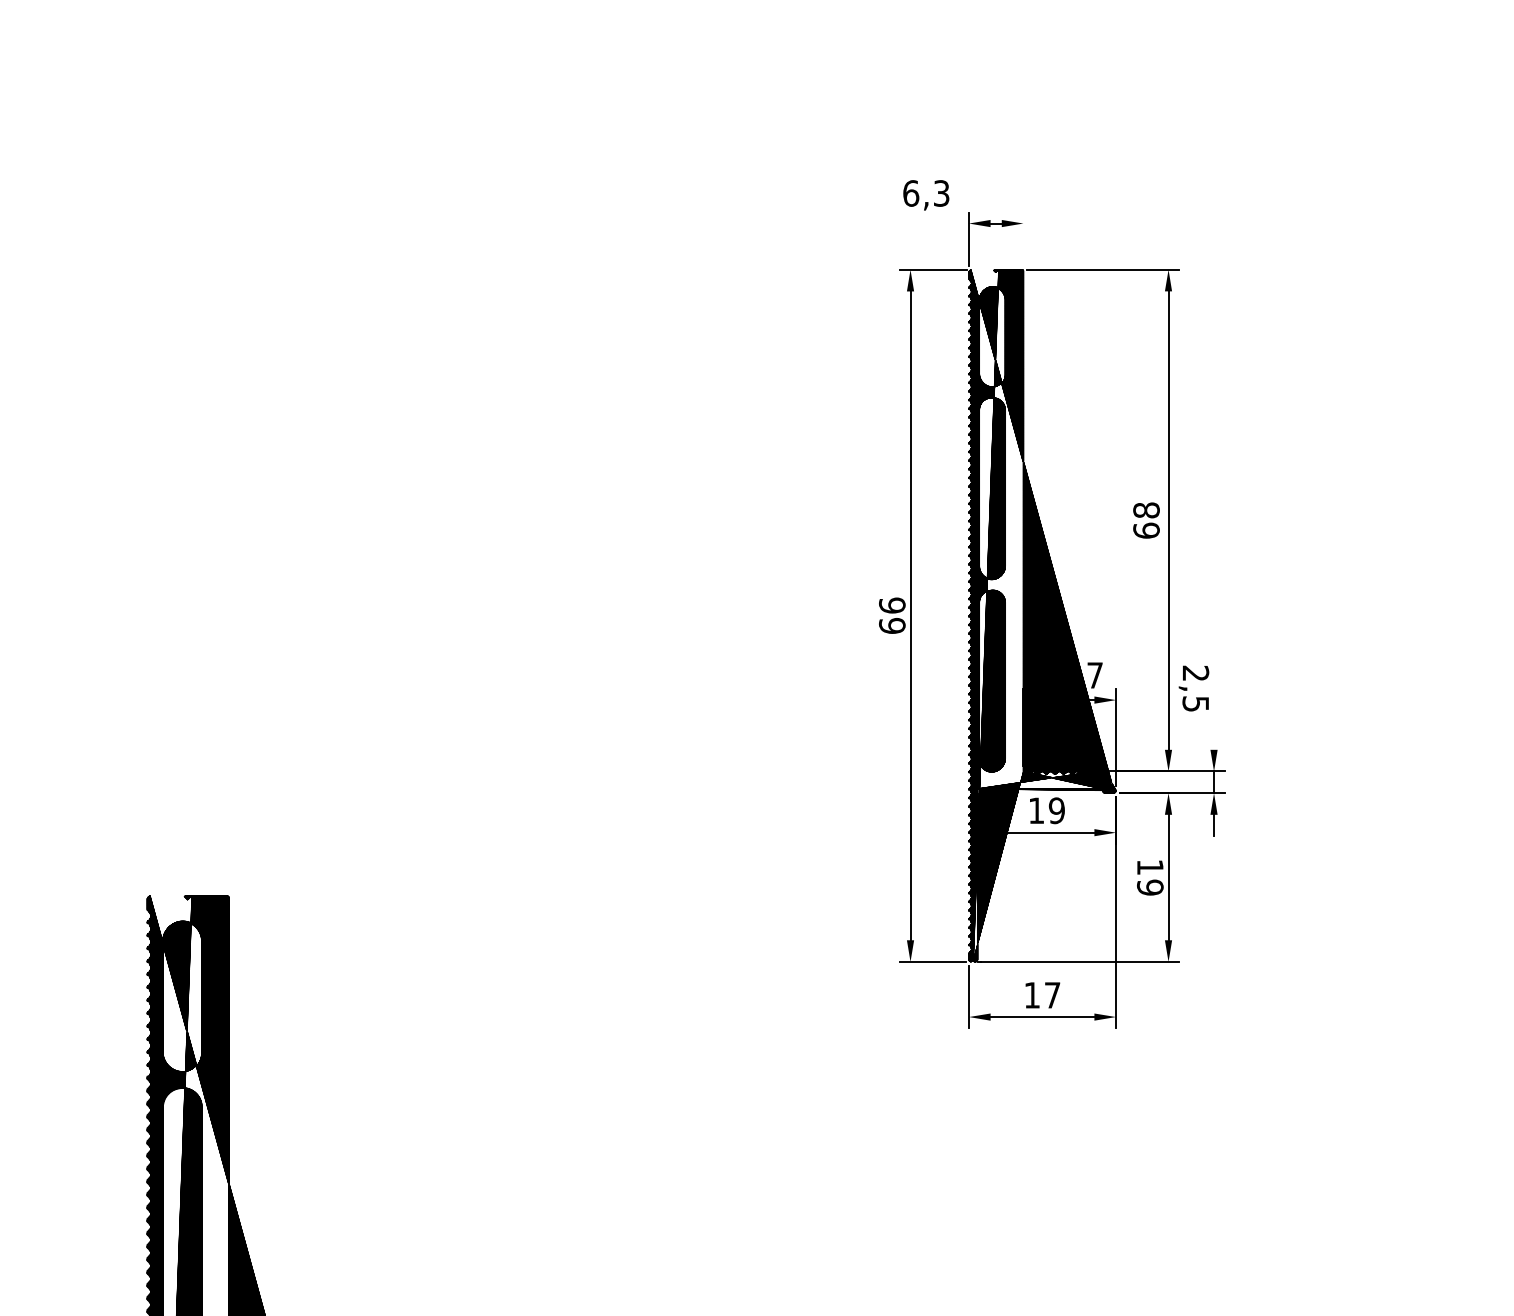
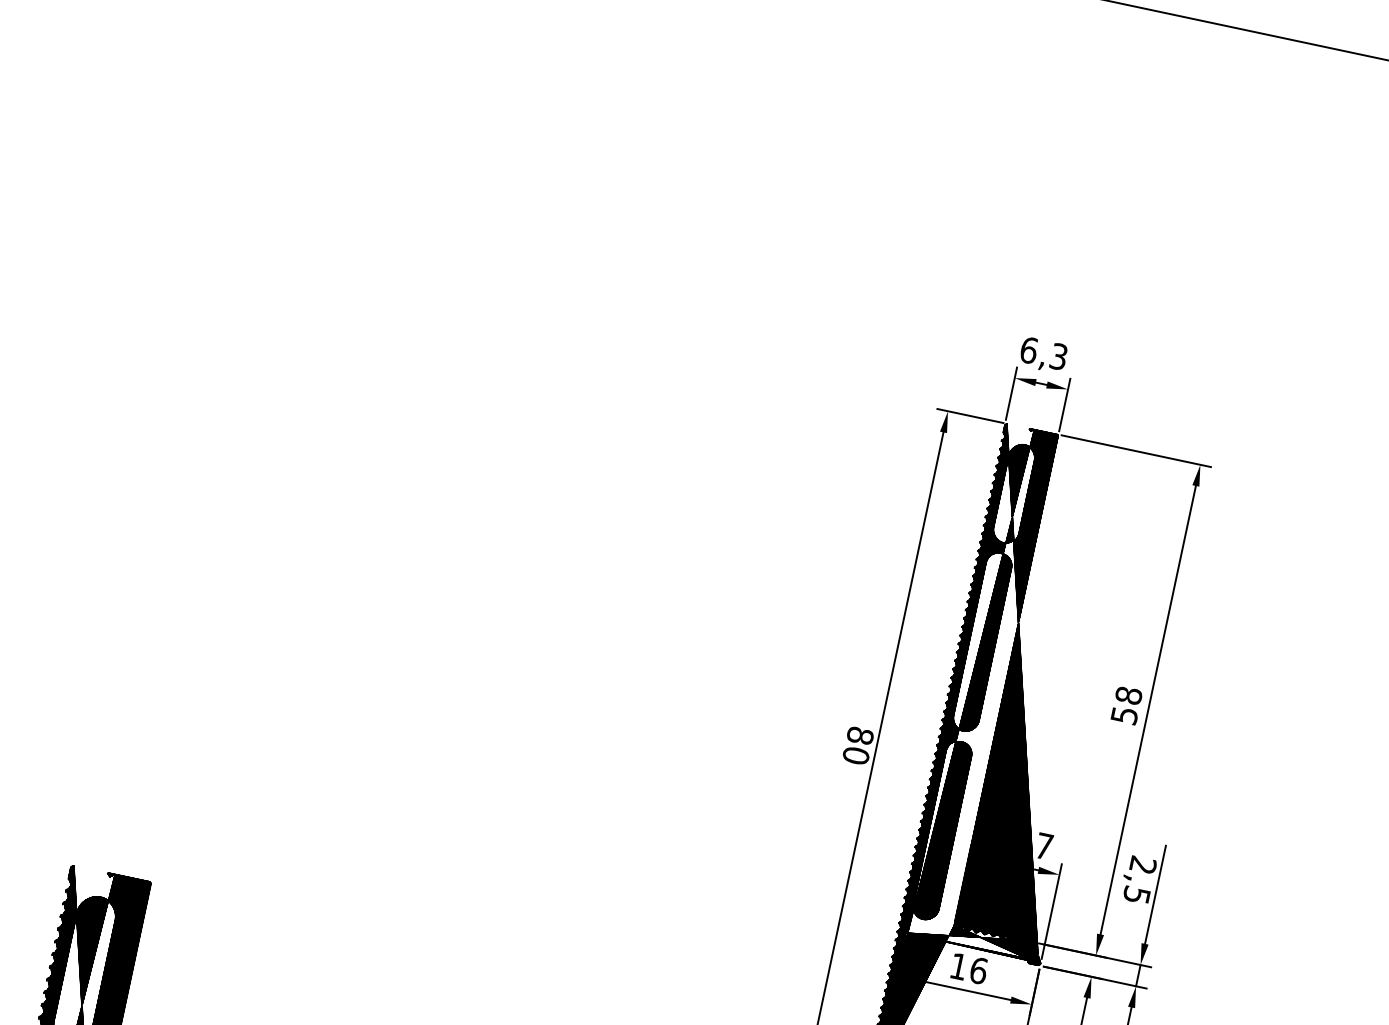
text: (926, 195) -> (1043, 355), moved
line: (1023, 239) -> (1064, 405), added
text: (1146, 530) -> (1124, 715), 68 -> 58
text: (892, 615) -> (858, 745), 99 -> 80
line: (1214, 699) -> (1156, 894), added
text: (1056, 810) -> (978, 970), 19 -> 16

